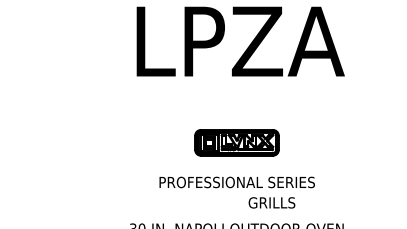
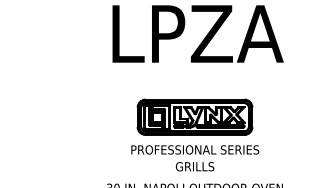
part: (236, 142) -> (194, 117), size x1.67
text: (271, 202) -> (194, 166), moved

